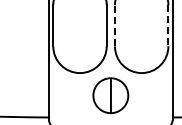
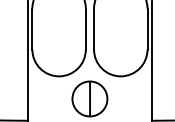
line: (114, 25) -> (93, 28), dashed -> solid
line: (168, 25) -> (147, 28), dashed -> solid

